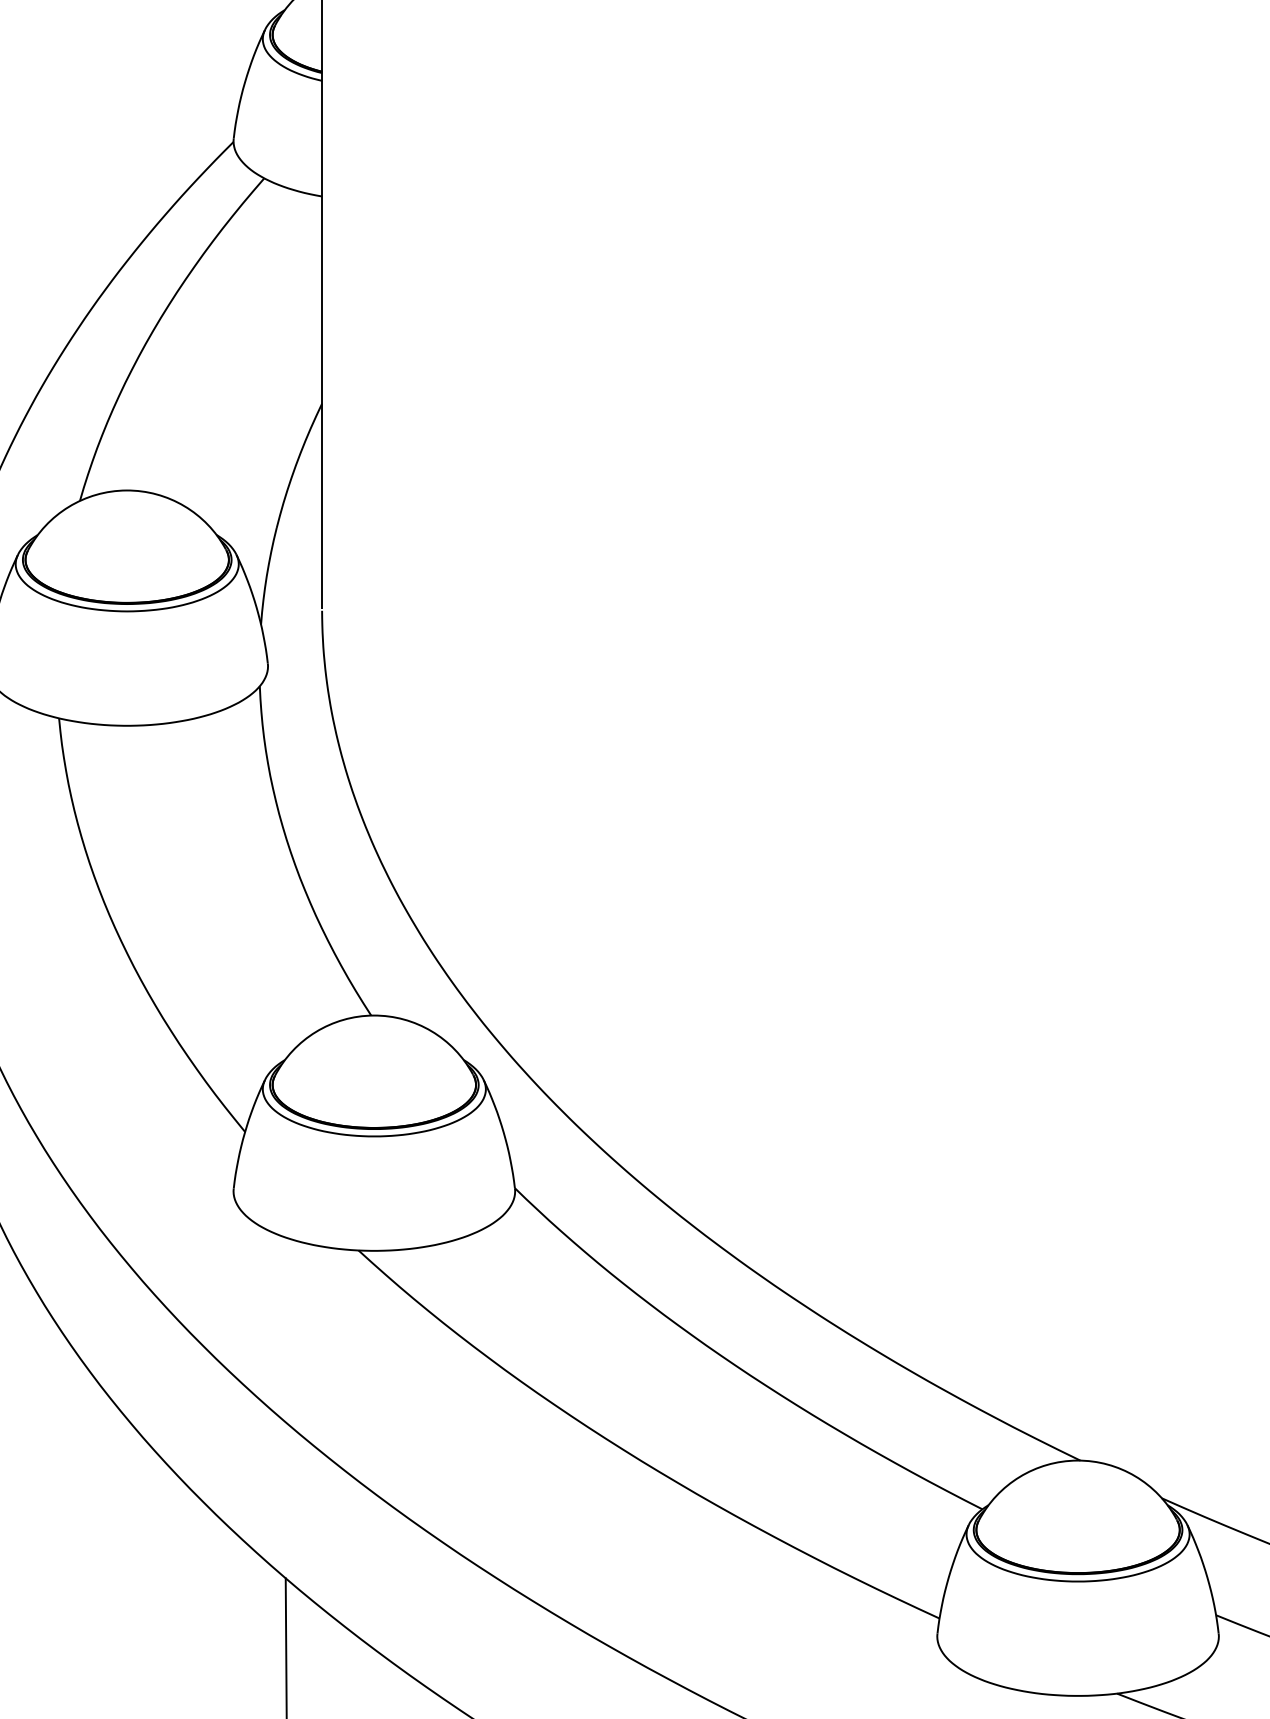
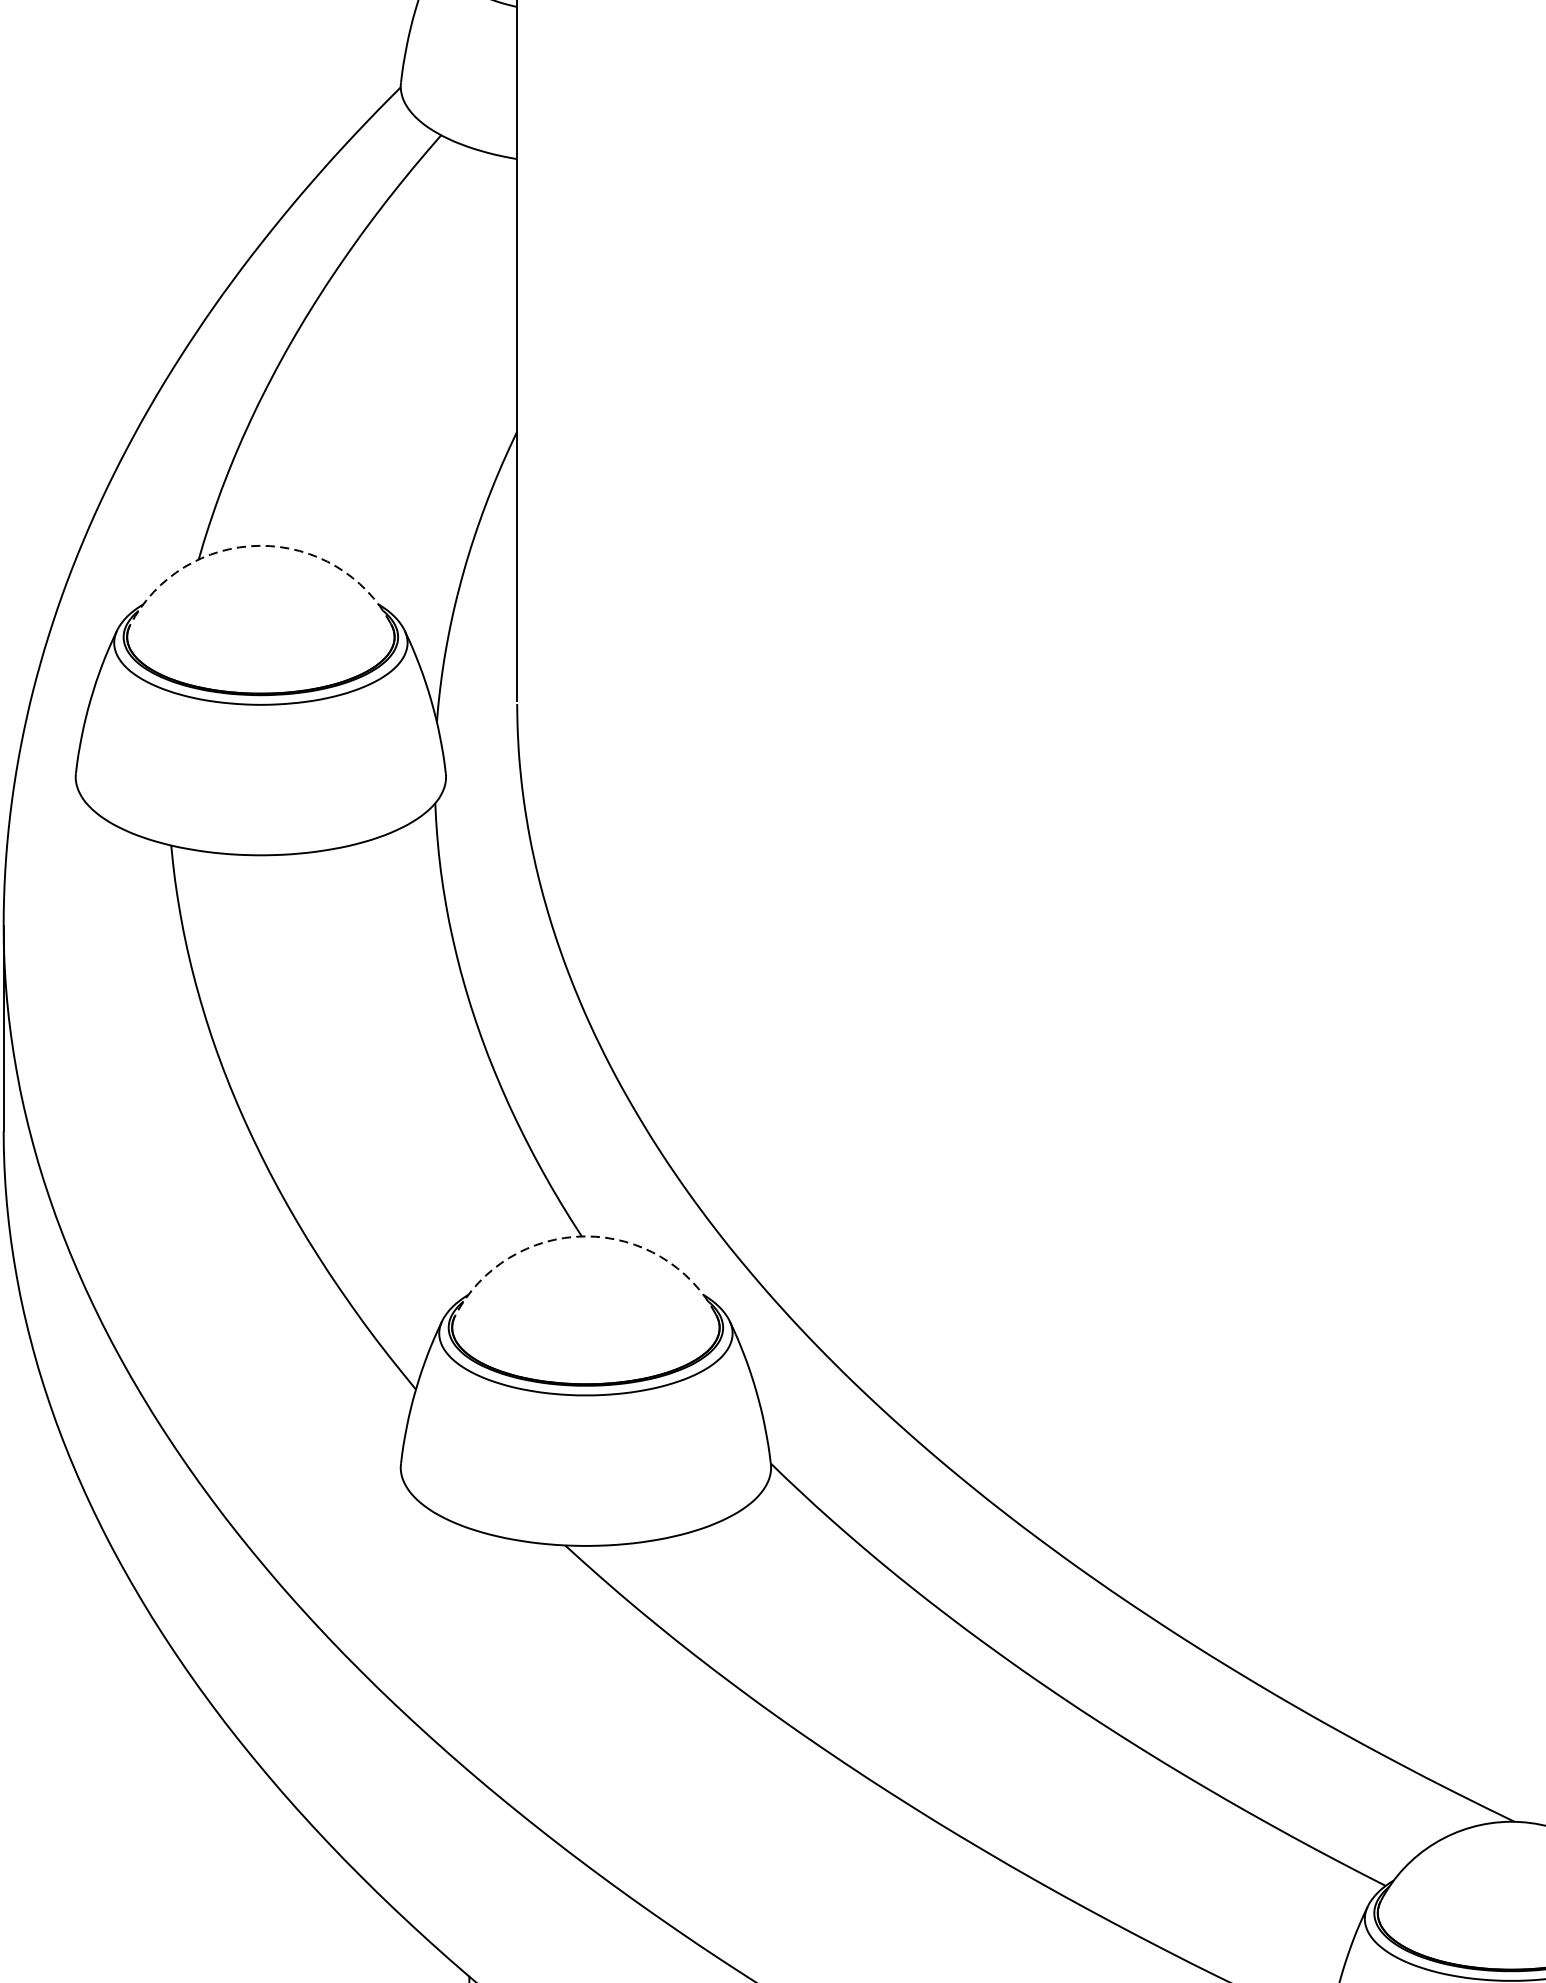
arc: (126, 490) -> (259, 545), solid -> dashed
arc: (373, 1015) -> (584, 1236), solid -> dashed

